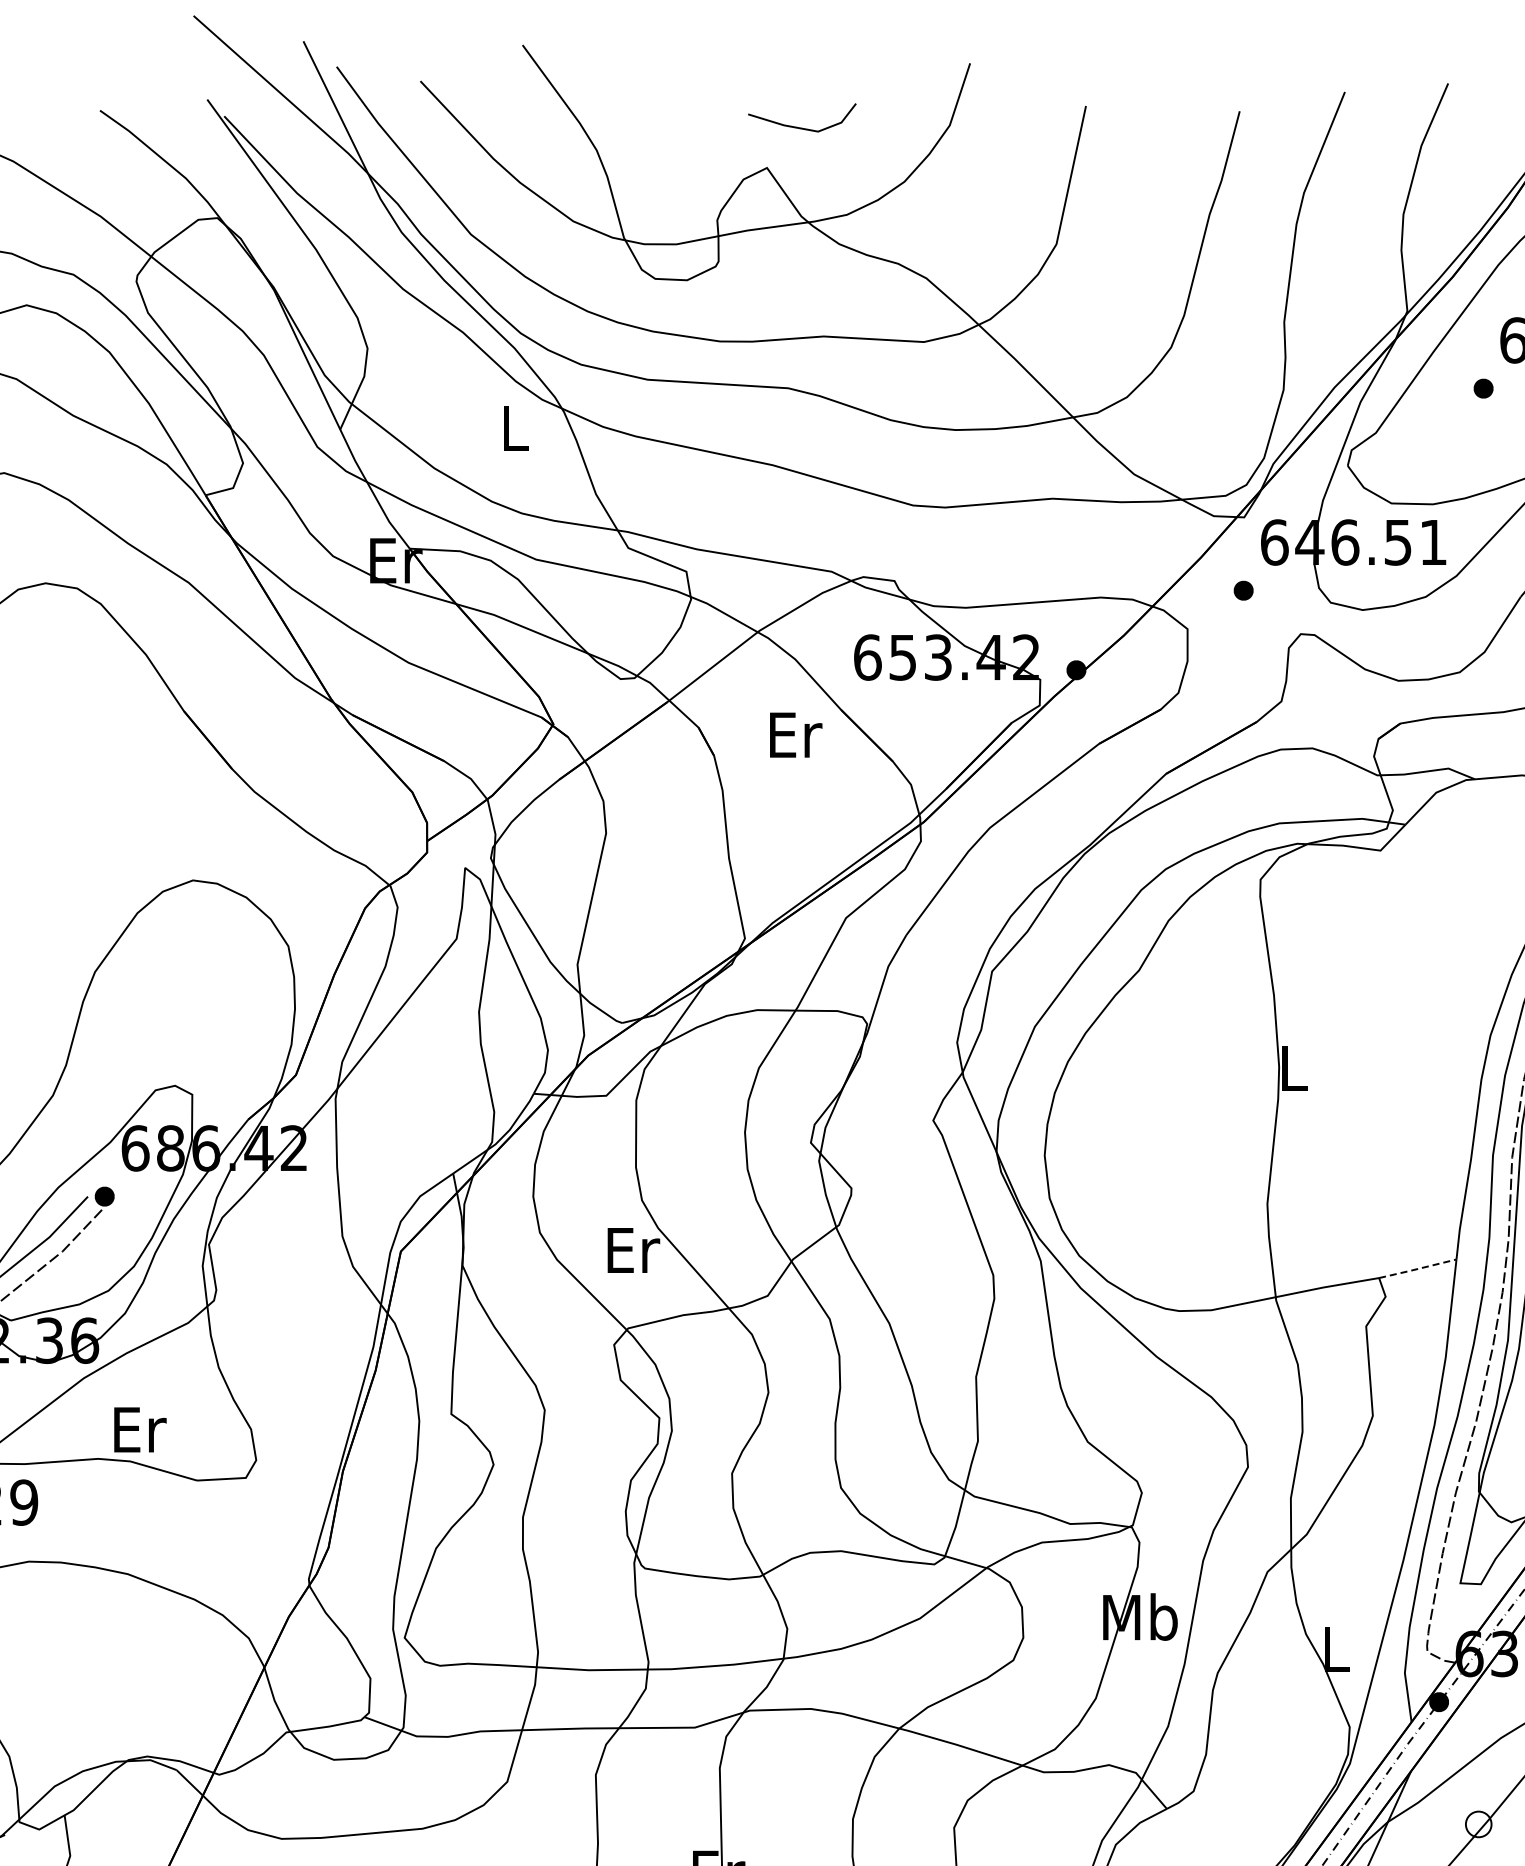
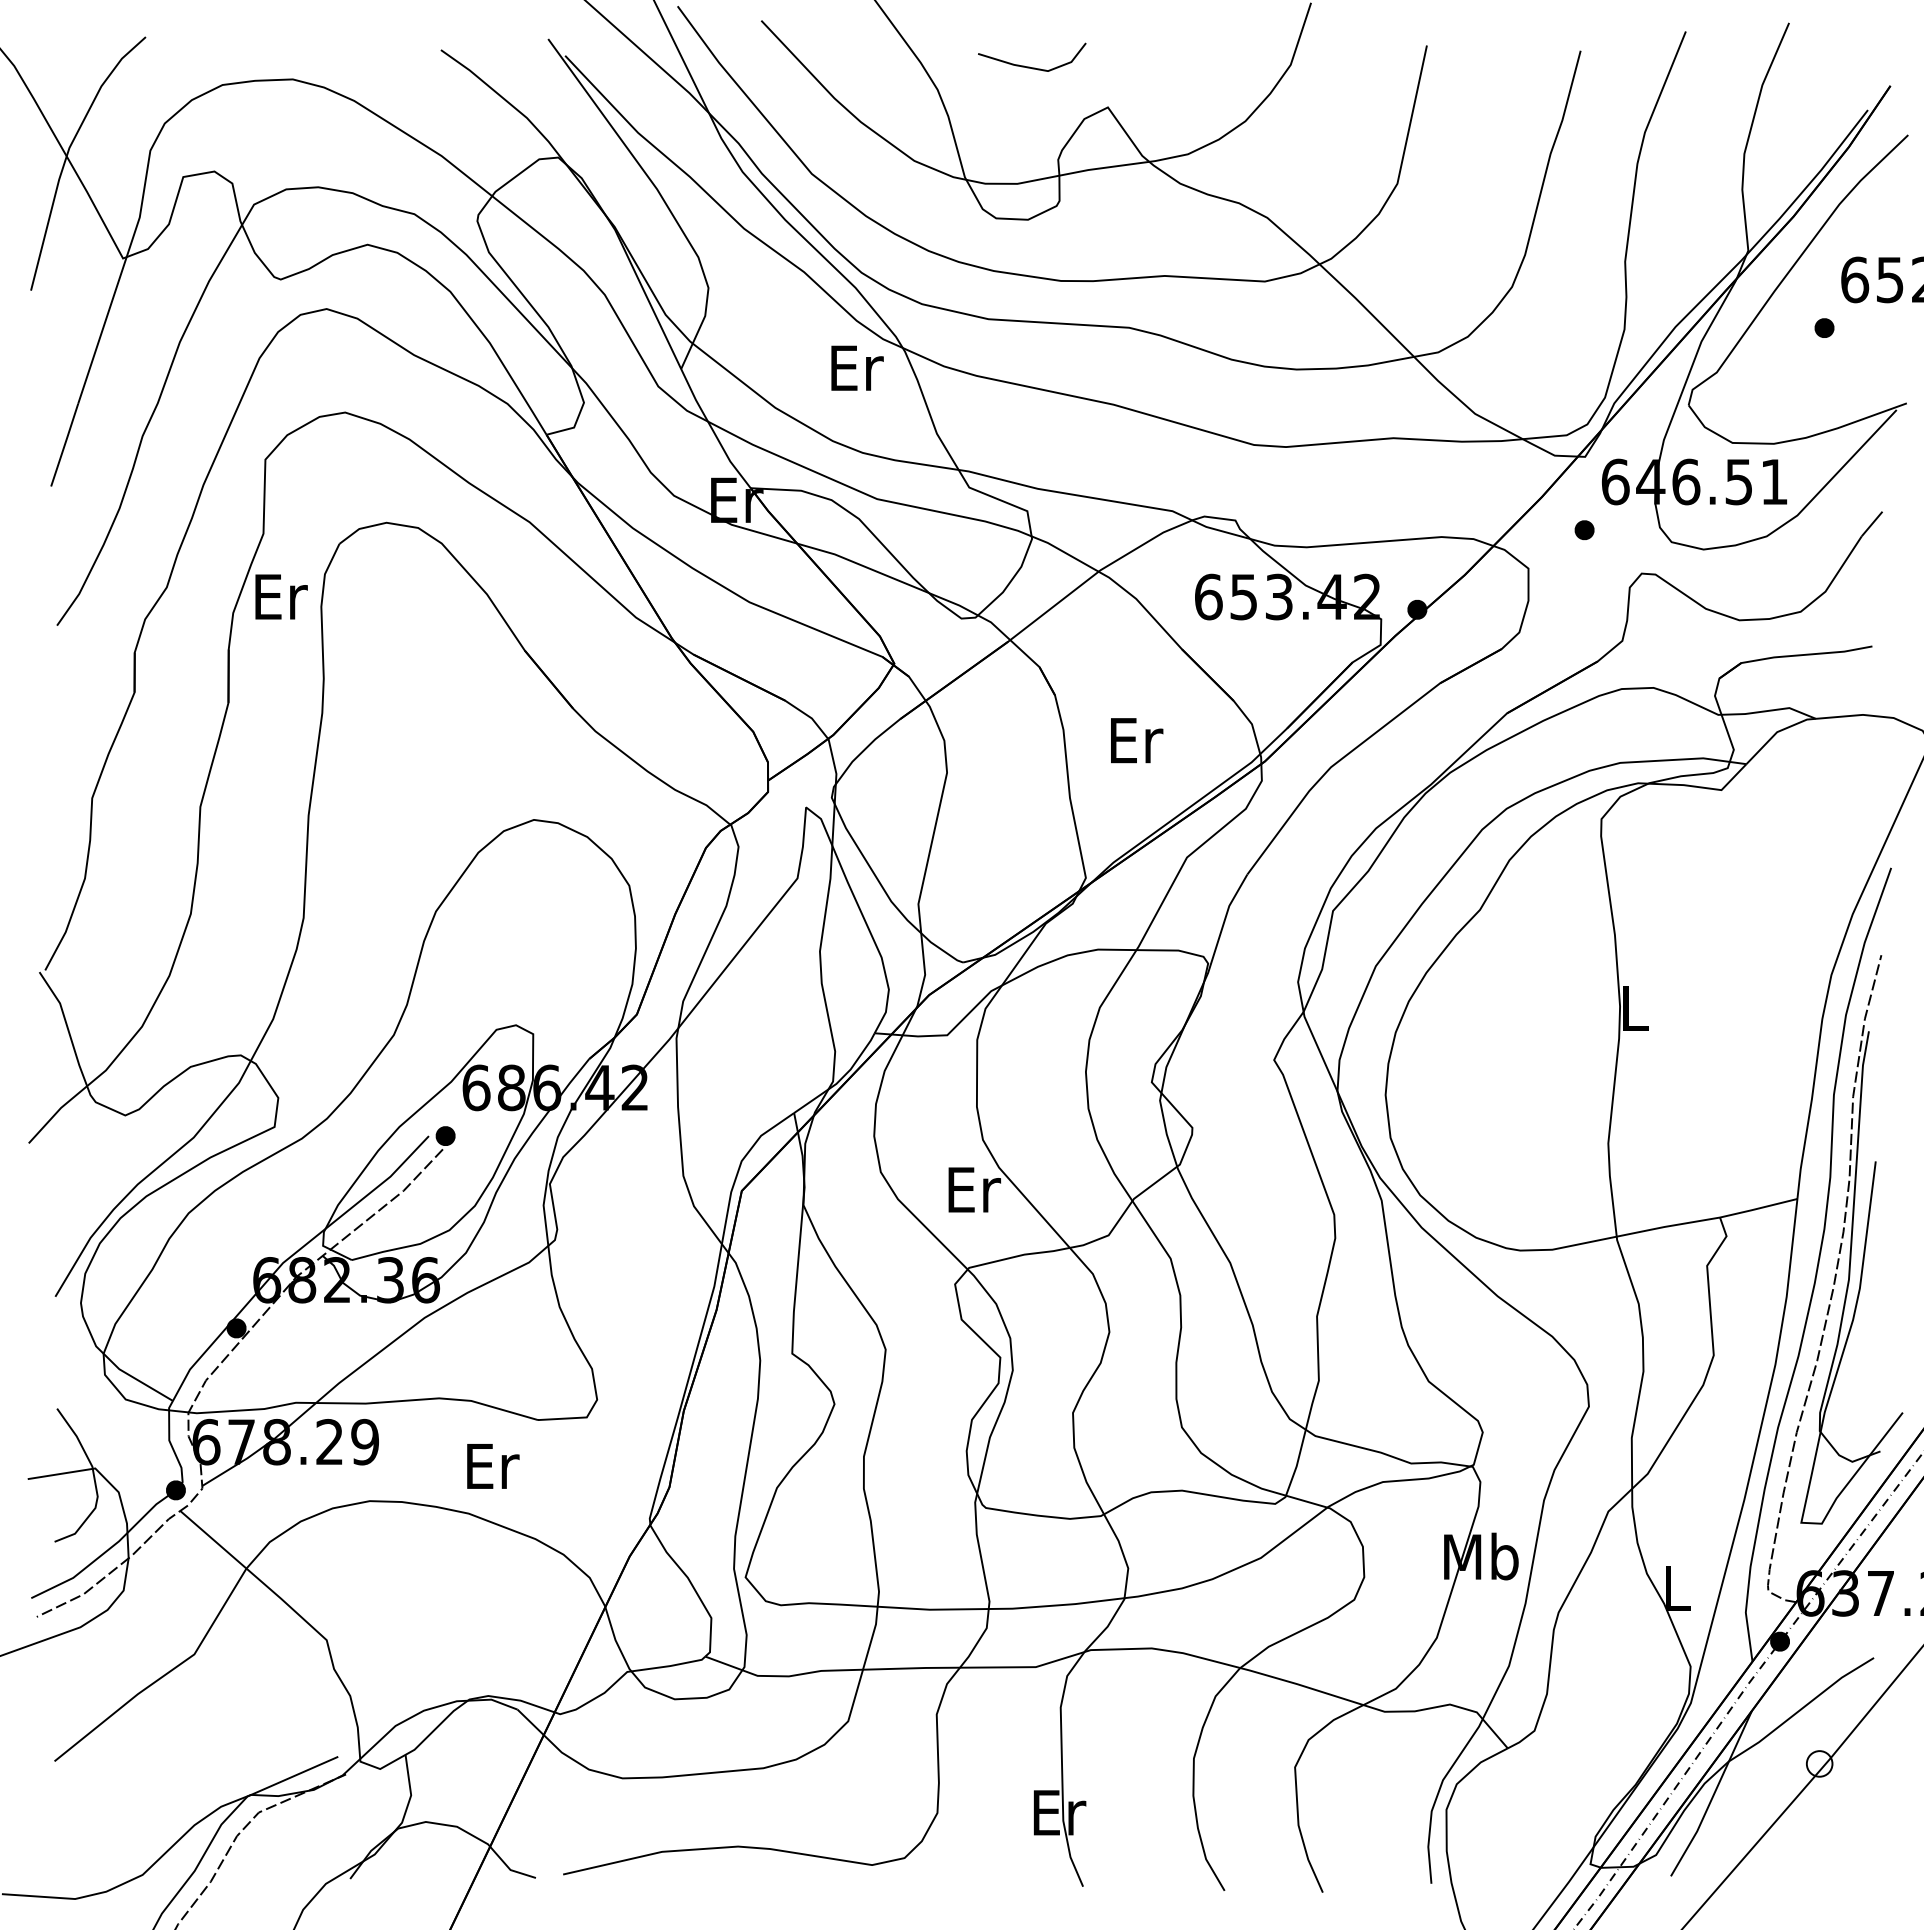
line: (799, 127) -> (1029, 66), moved
text: (516, 428) -> (857, 367), L -> Er
text: (796, 735) -> (1137, 740), moved
line: (1417, 1269) -> (1758, 1208), dashed -> solid
text: (140, 1430) -> (493, 1466), moved

